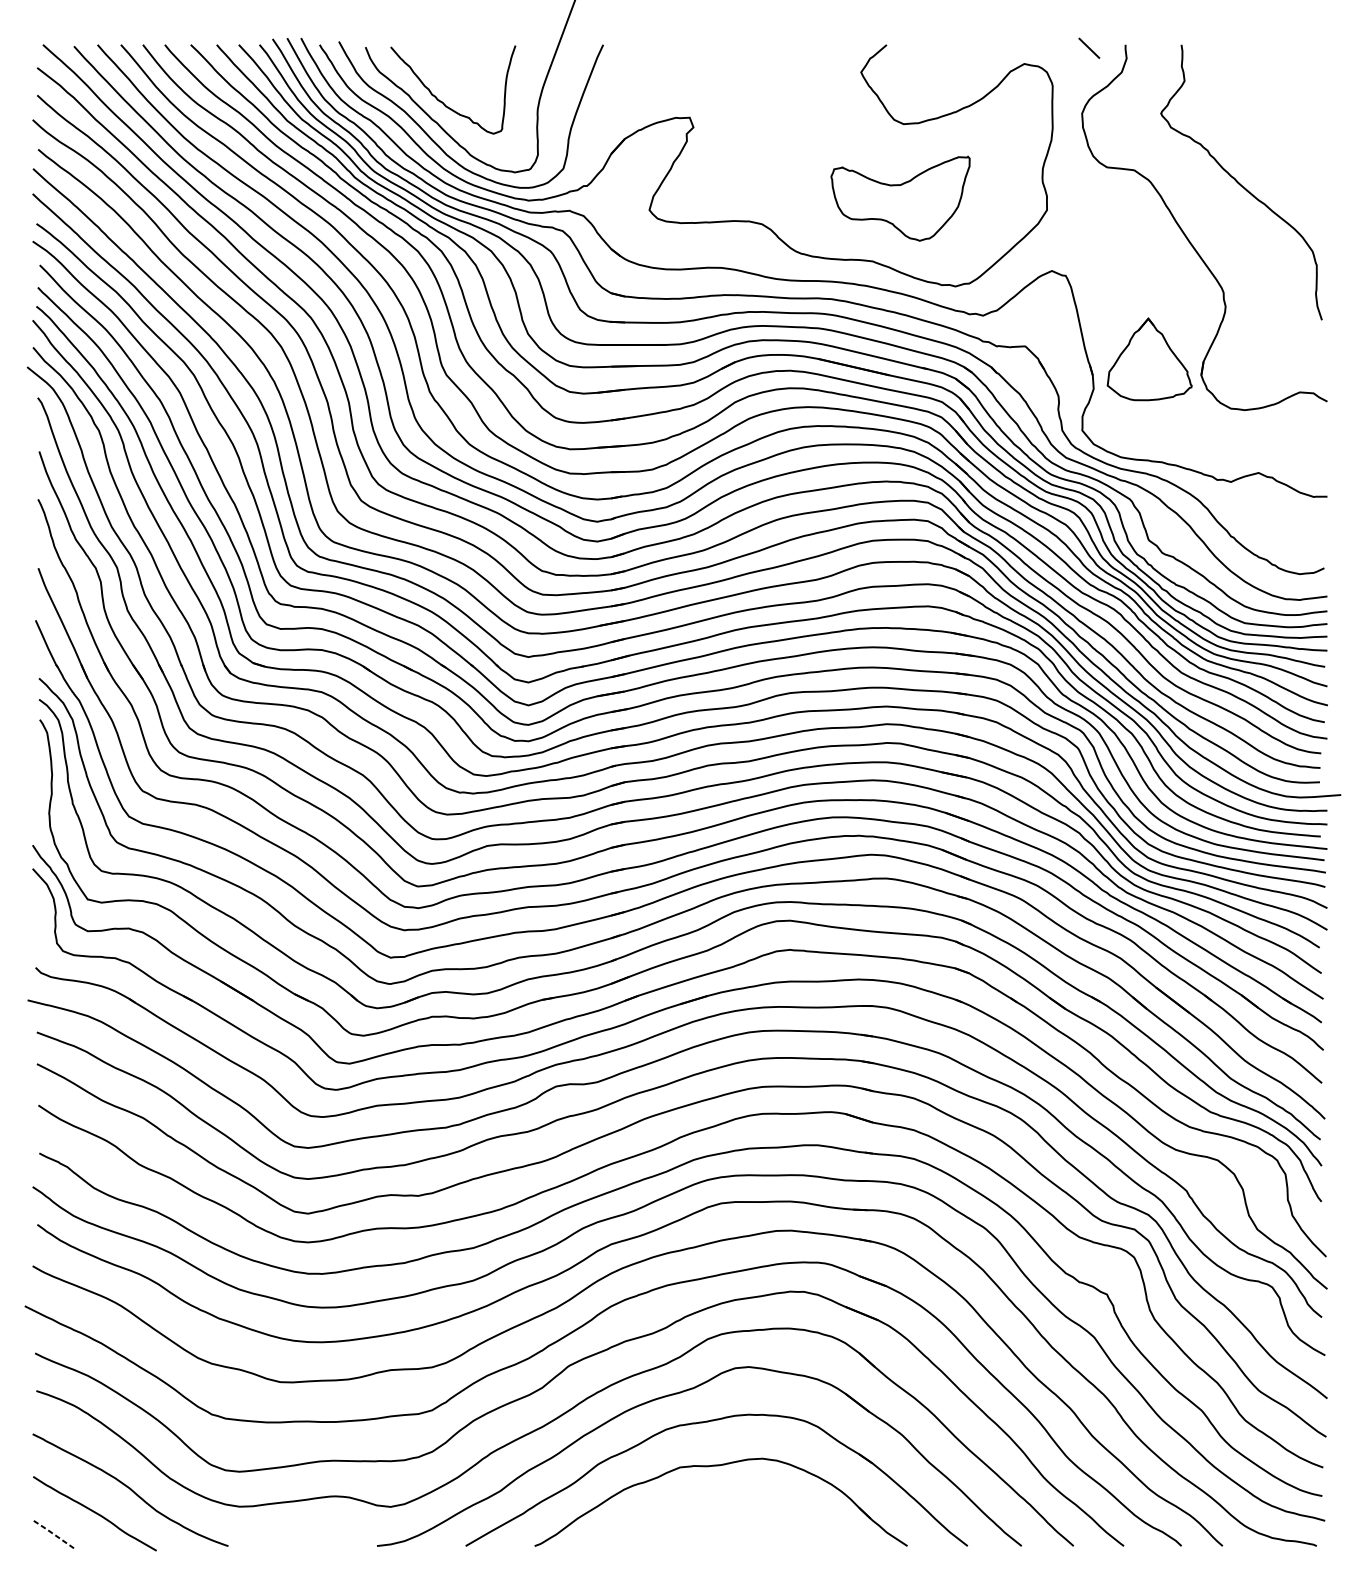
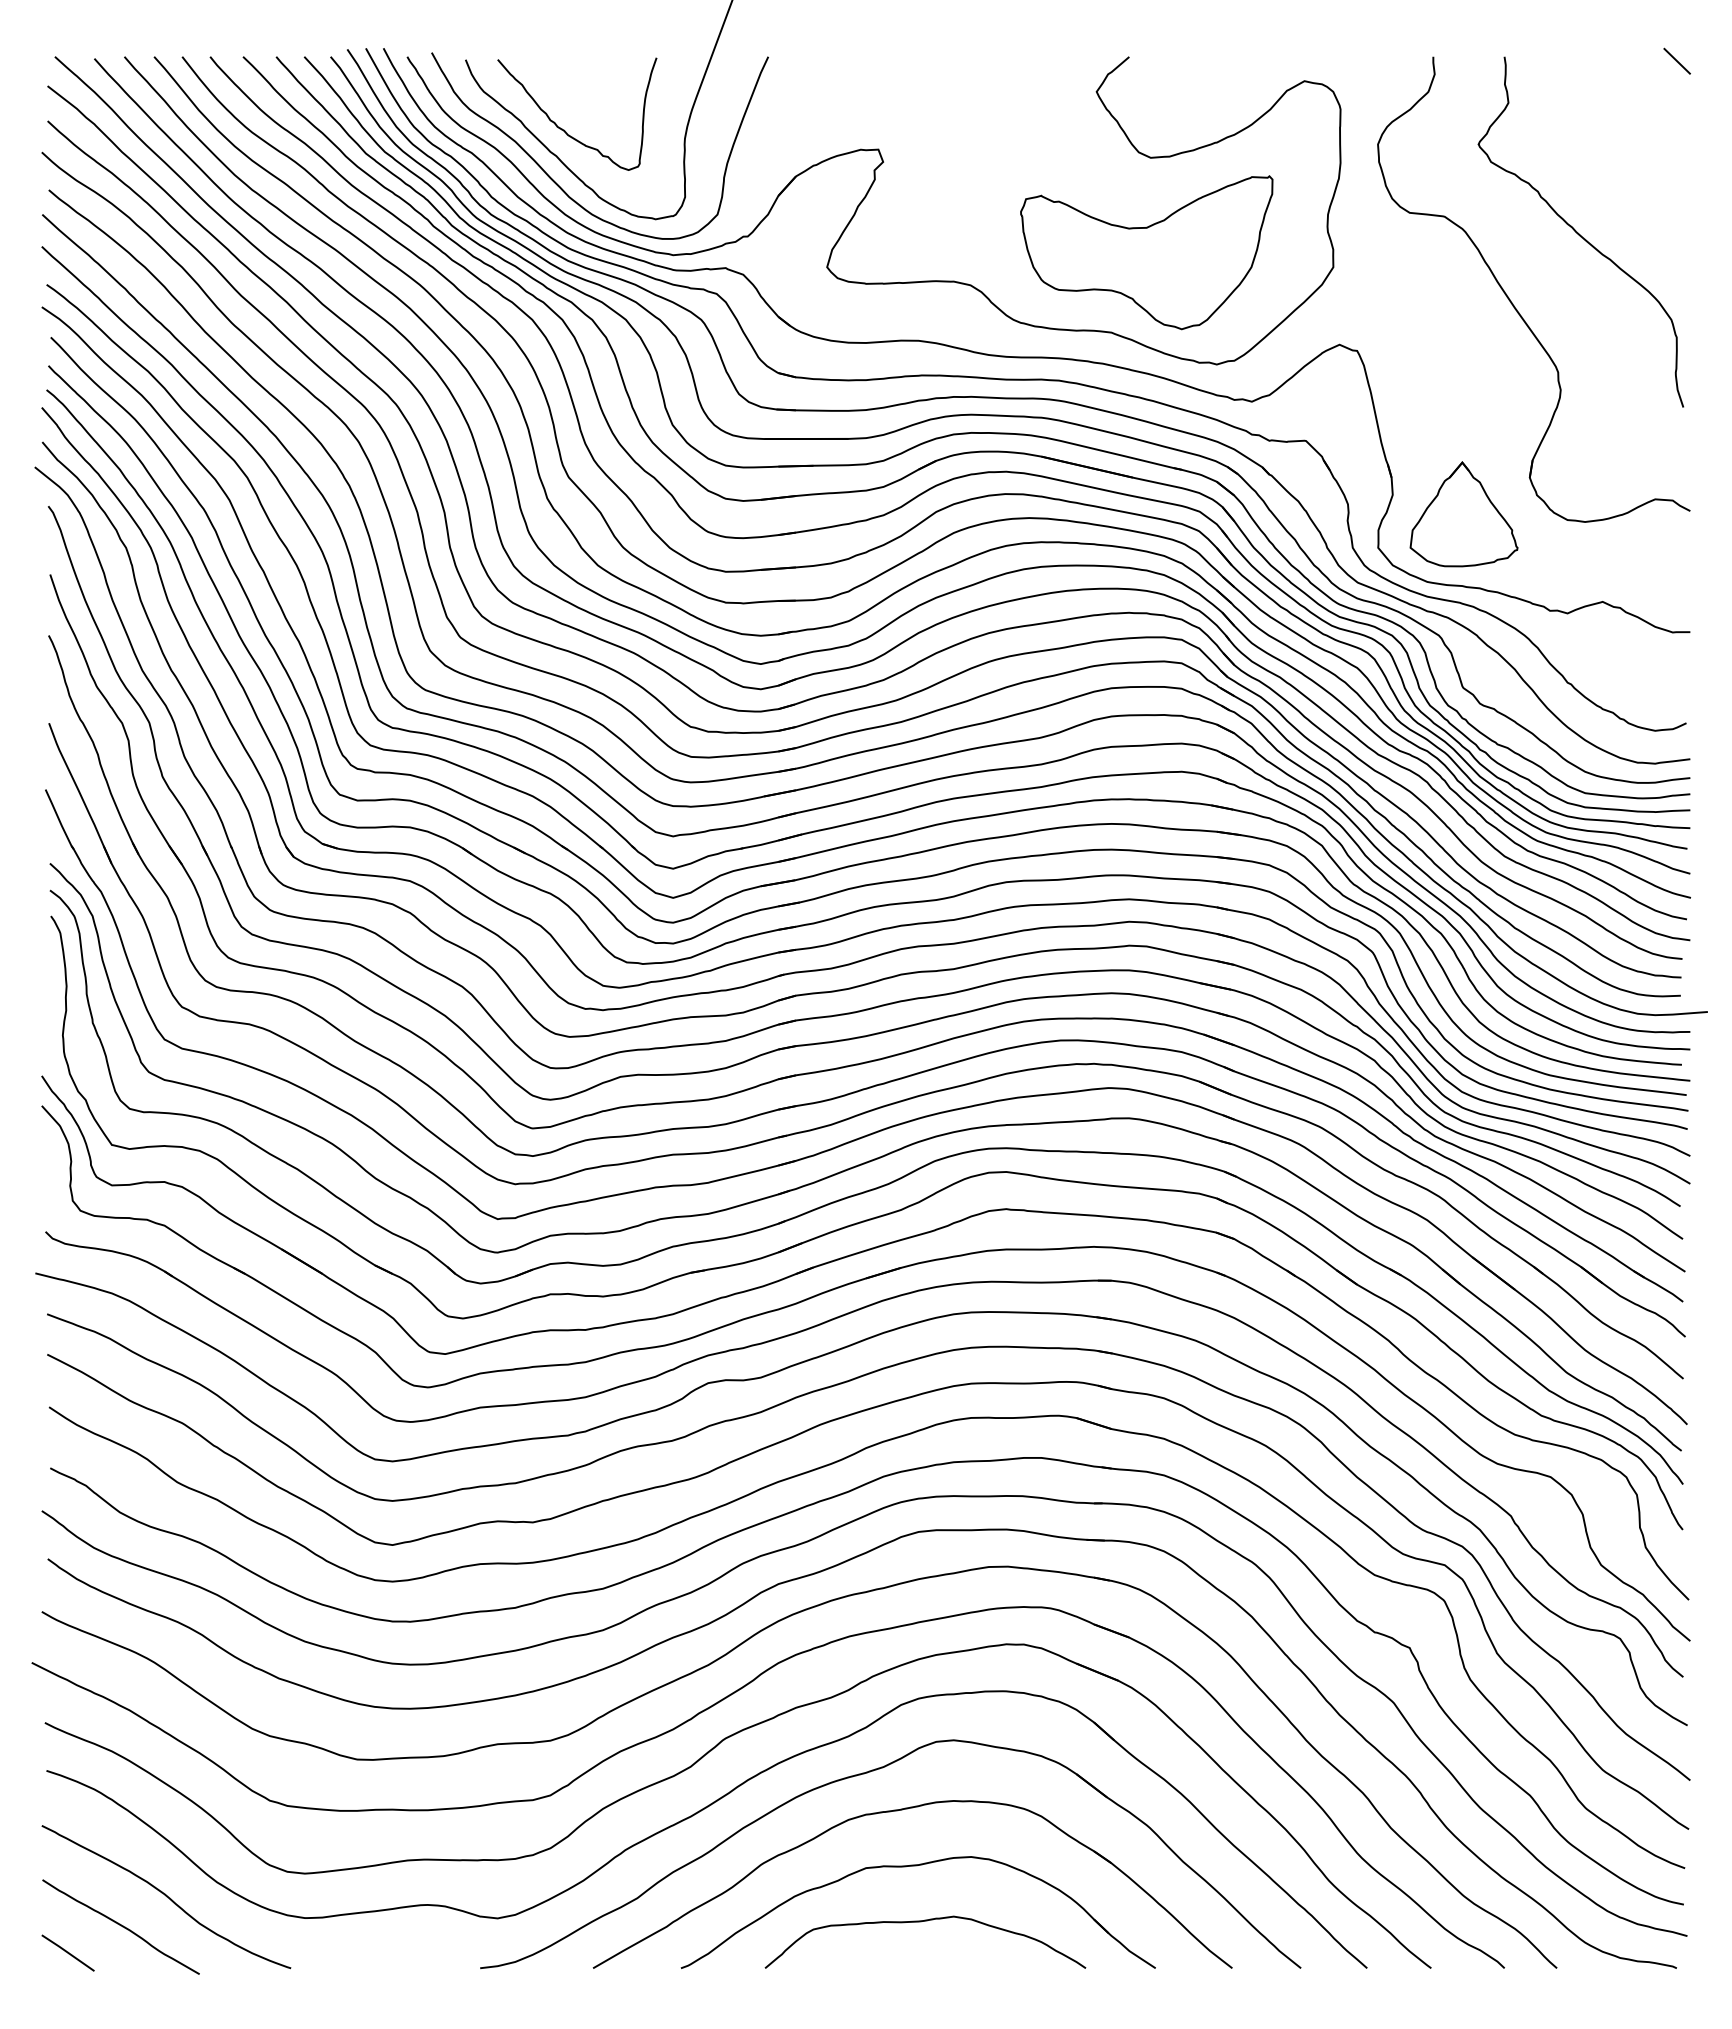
line: (1088, 47) -> (1676, 60), moved
part: (900, 198) -> (1146, 252), size x1.43
part: (1149, 359) -> (1463, 514), moved
curve: (723, 1510) -> (921, 1922), added
line: (52, 1533) -> (67, 1952), dashed -> solid

